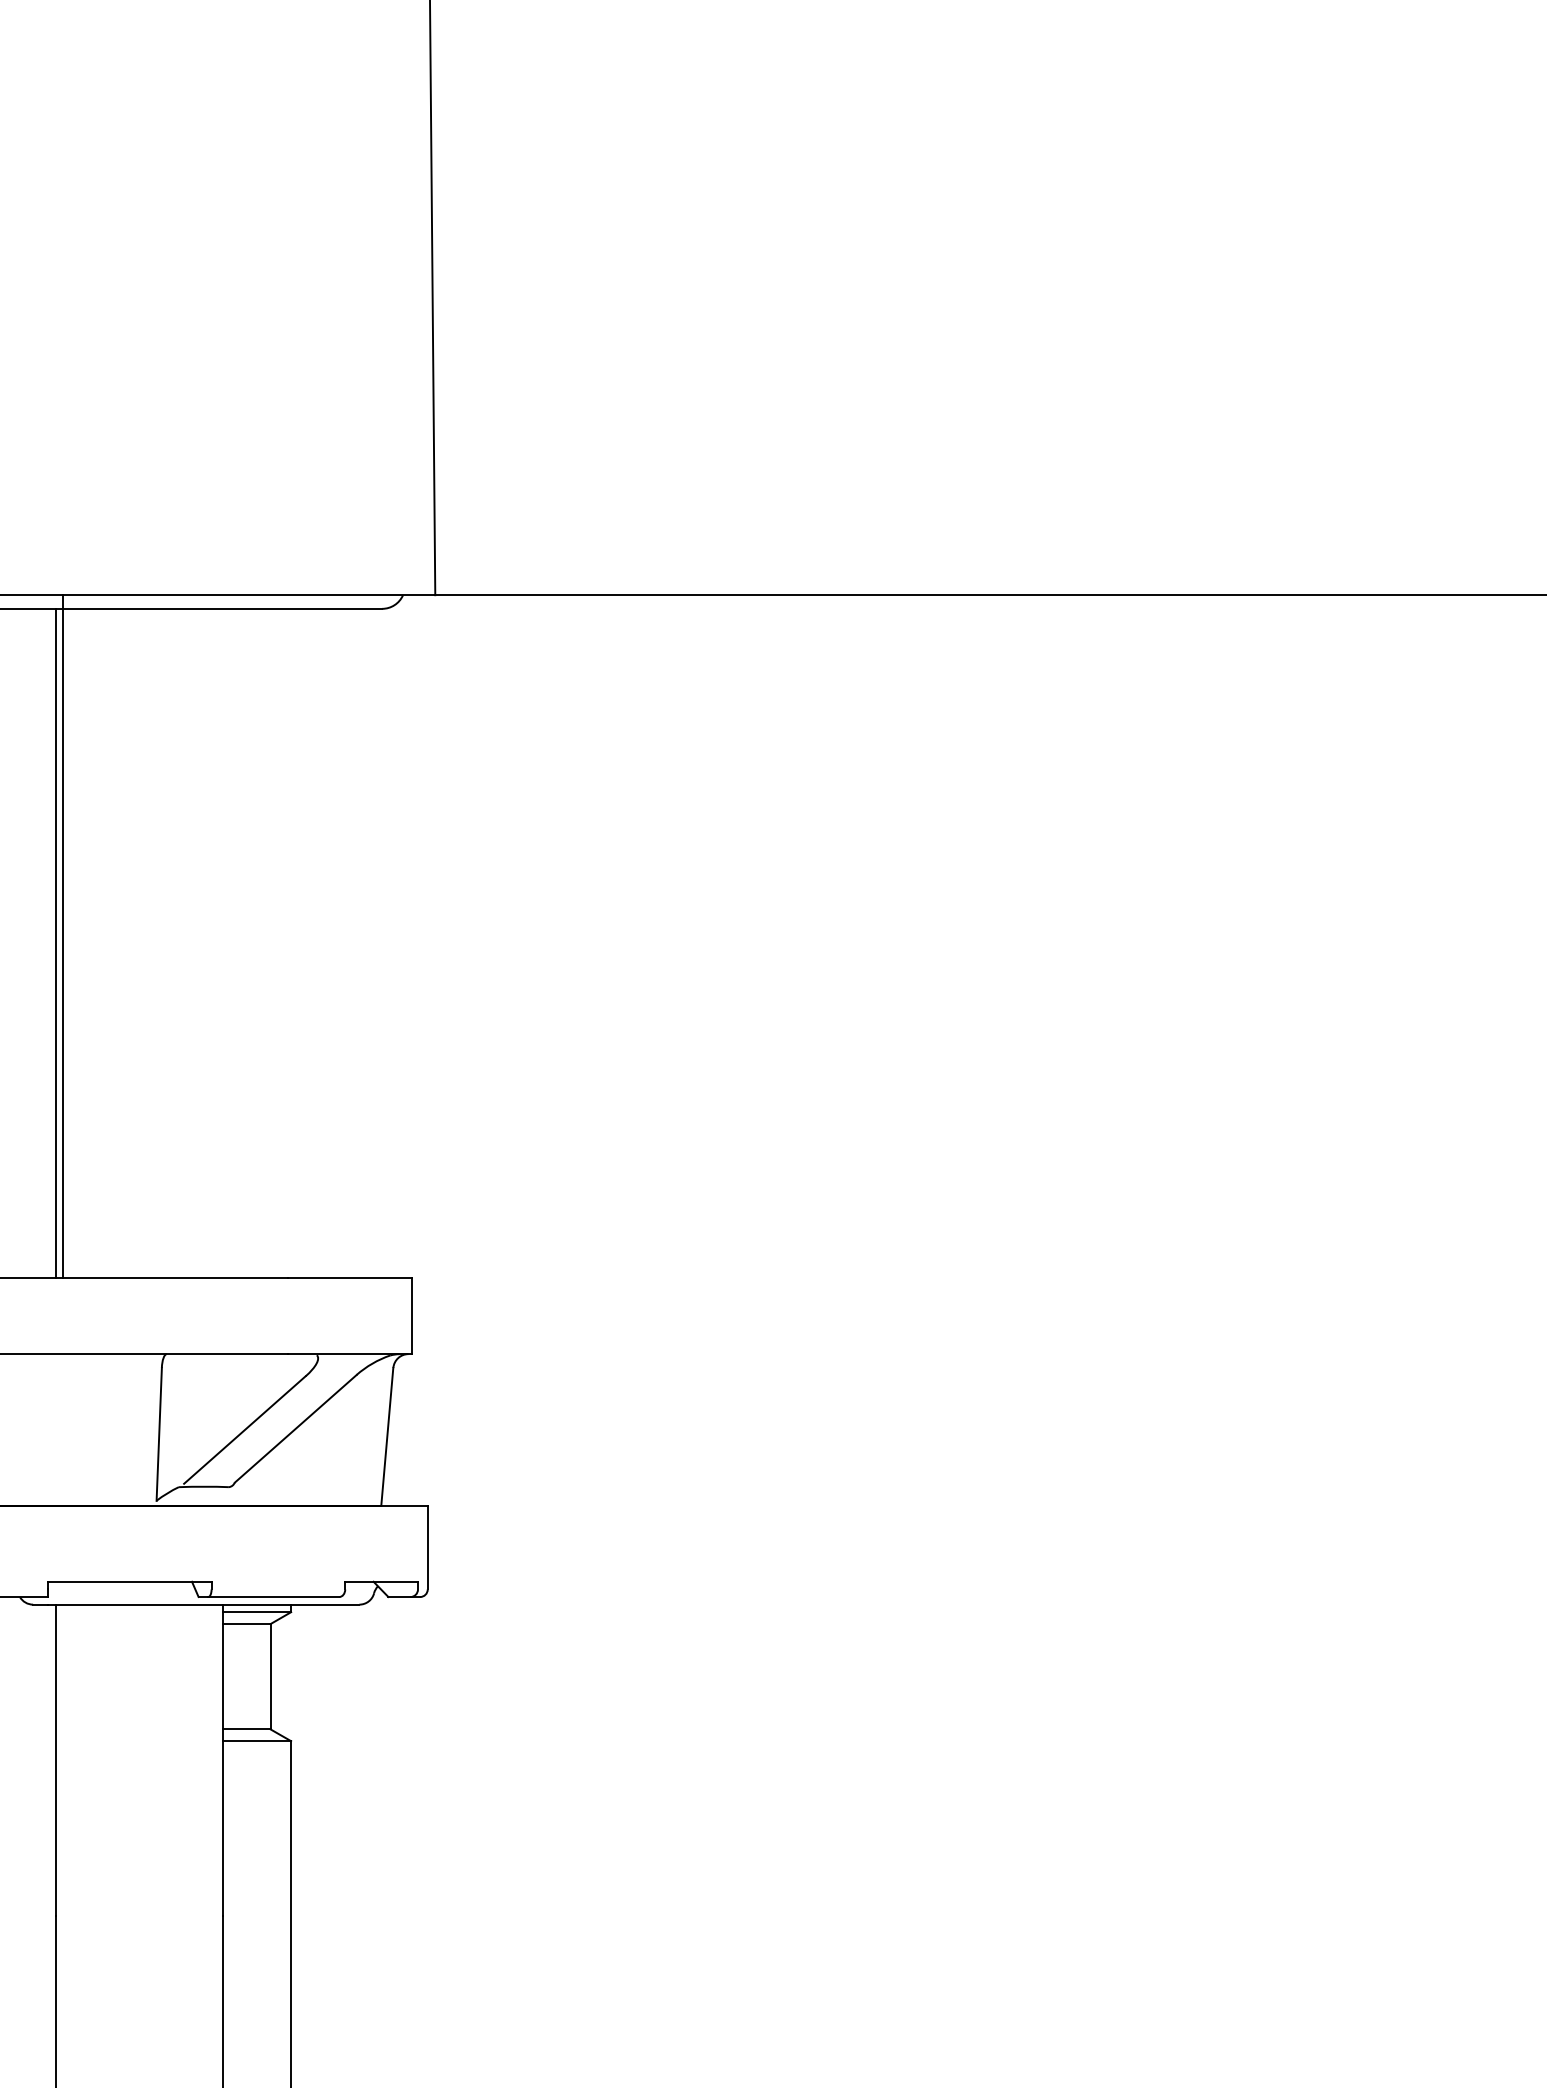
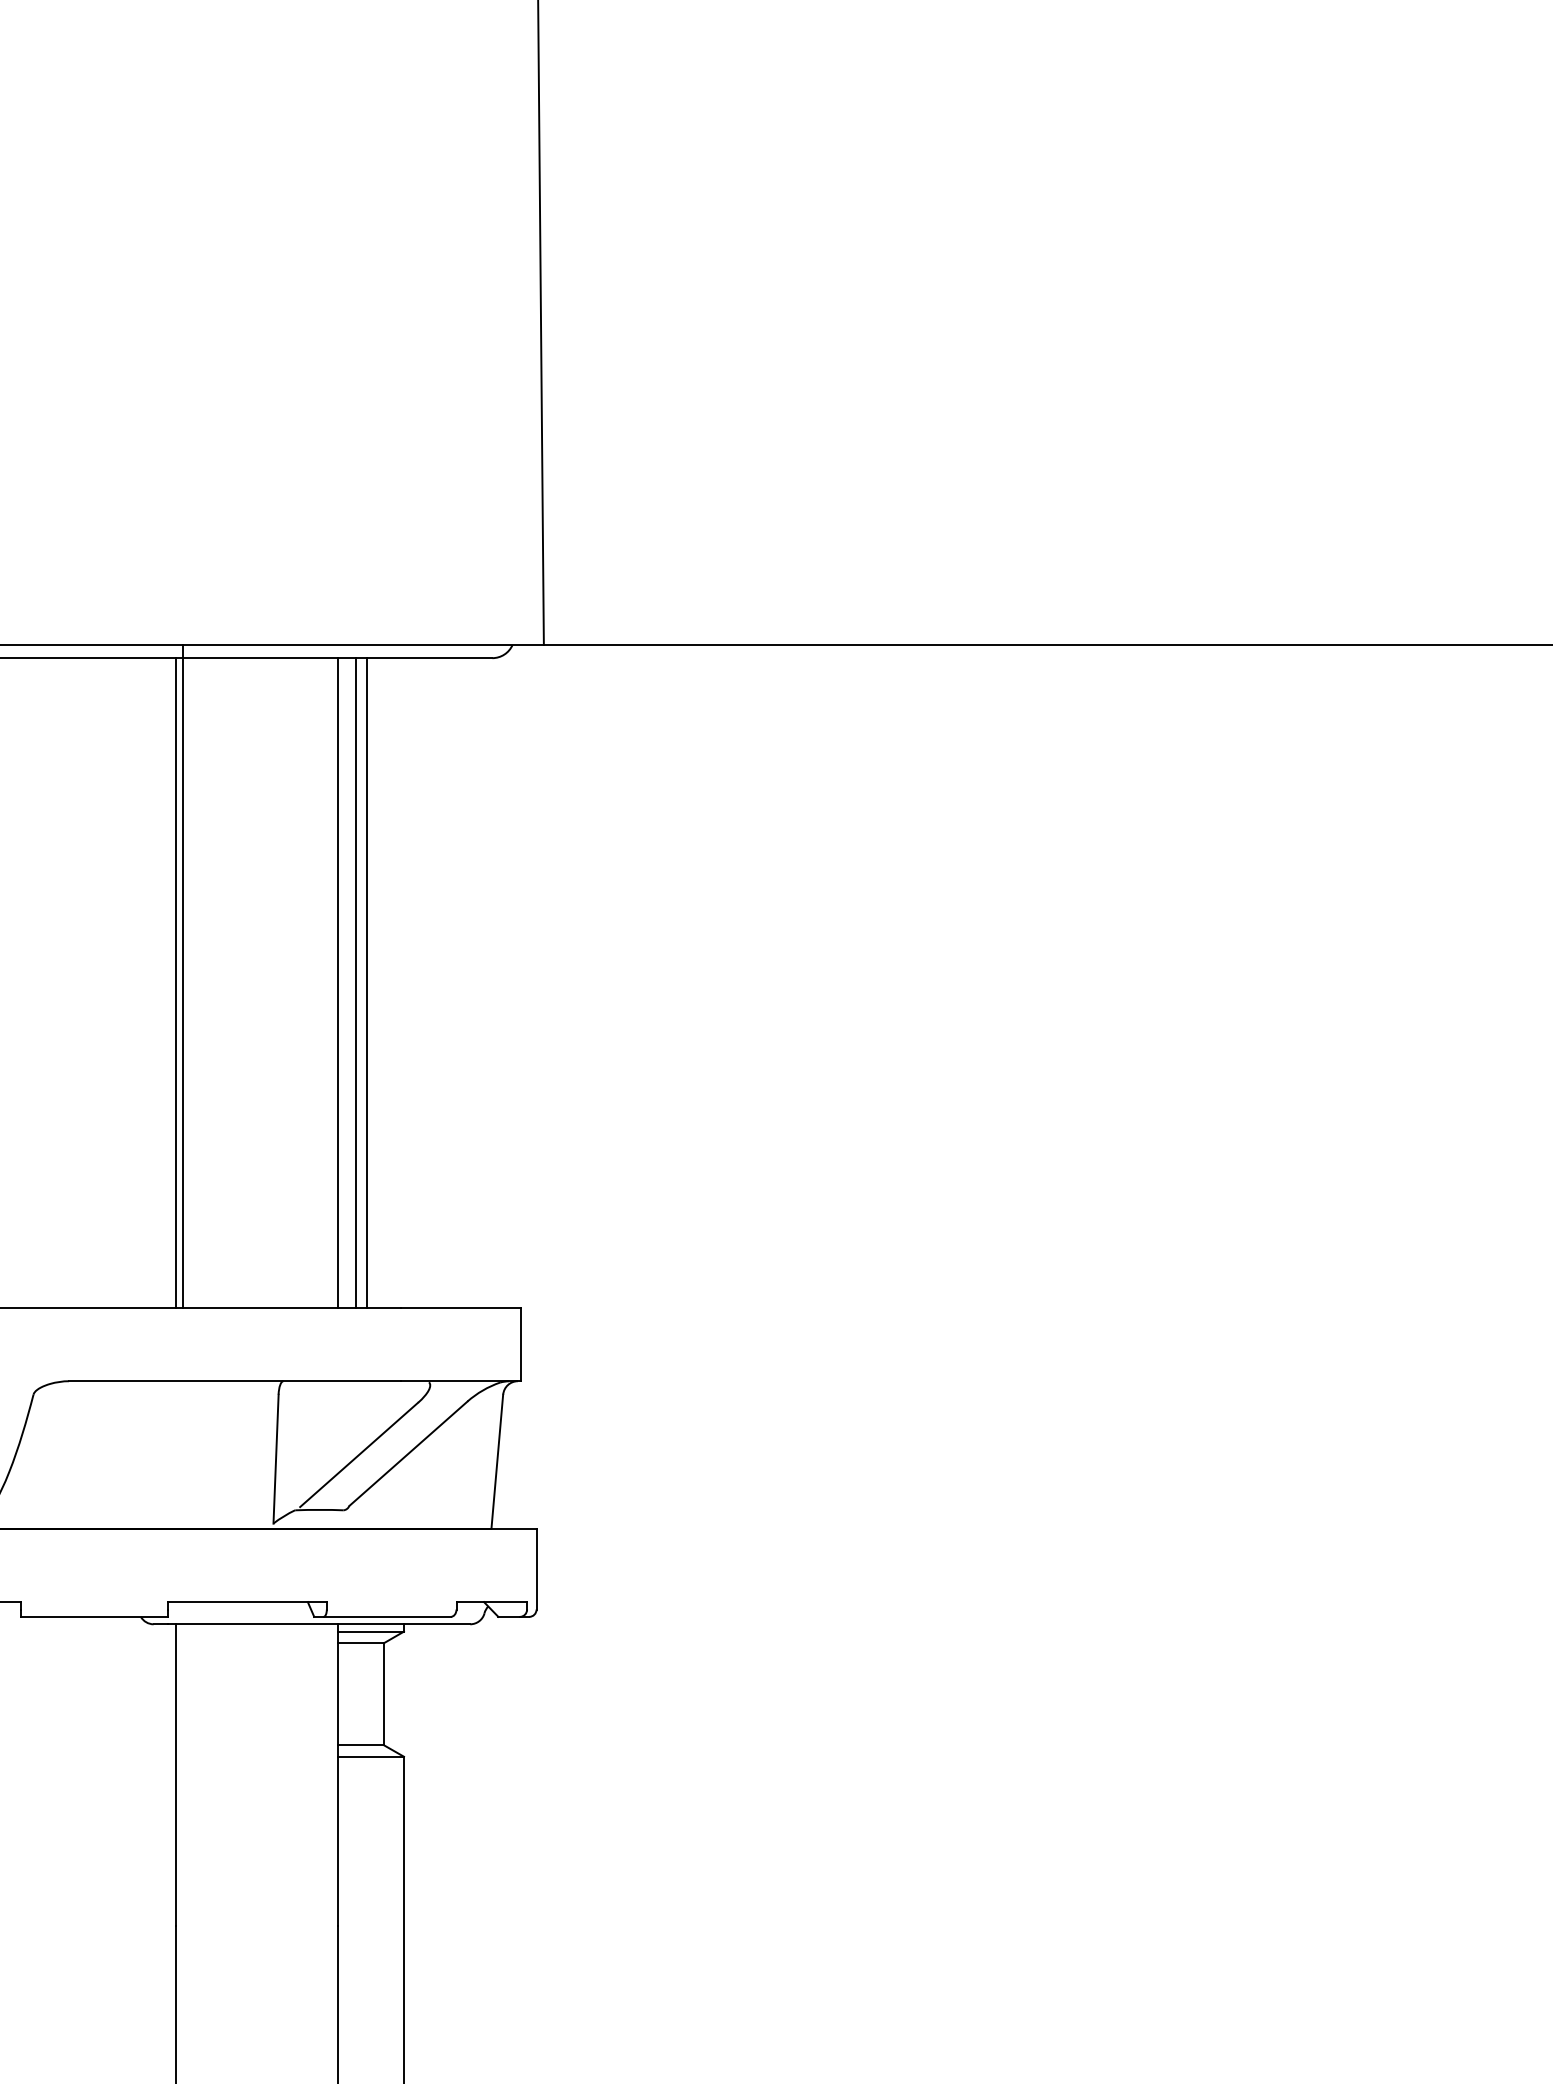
line: (222, 943) -> (337, 982), added
line: (241, 943) -> (355, 982), added
line: (253, 943) -> (367, 982), added

